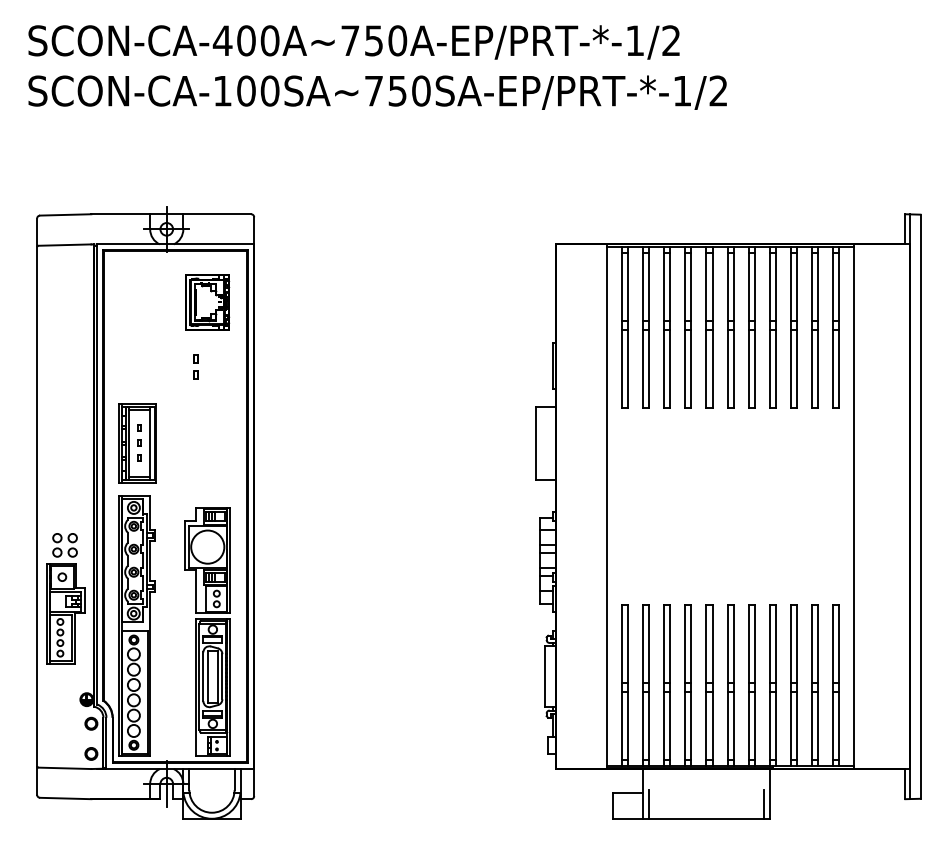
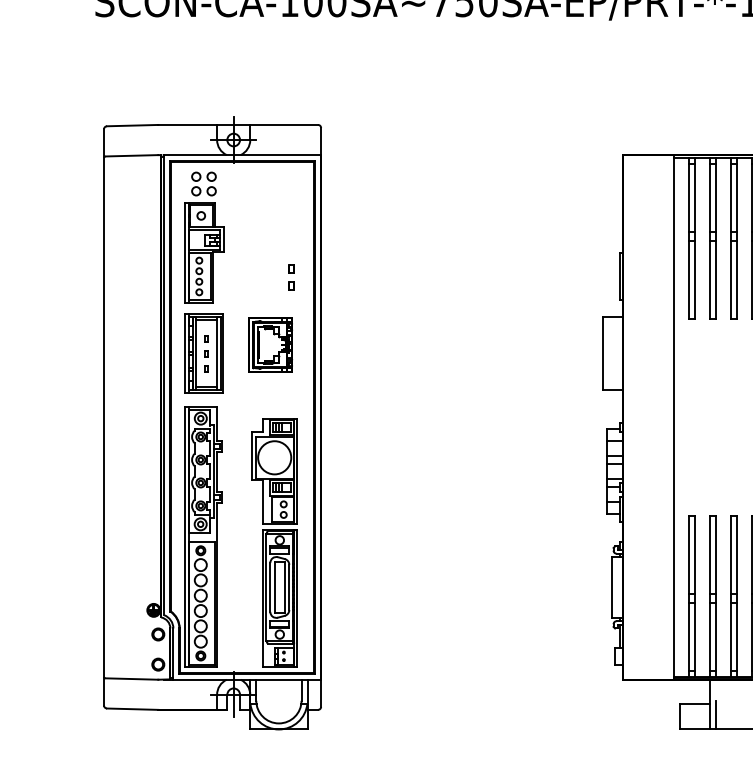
part: (207, 302) -> (270, 345), moved
part: (195, 366) -> (291, 277), moved
part: (65, 598) -> (204, 237), moved

